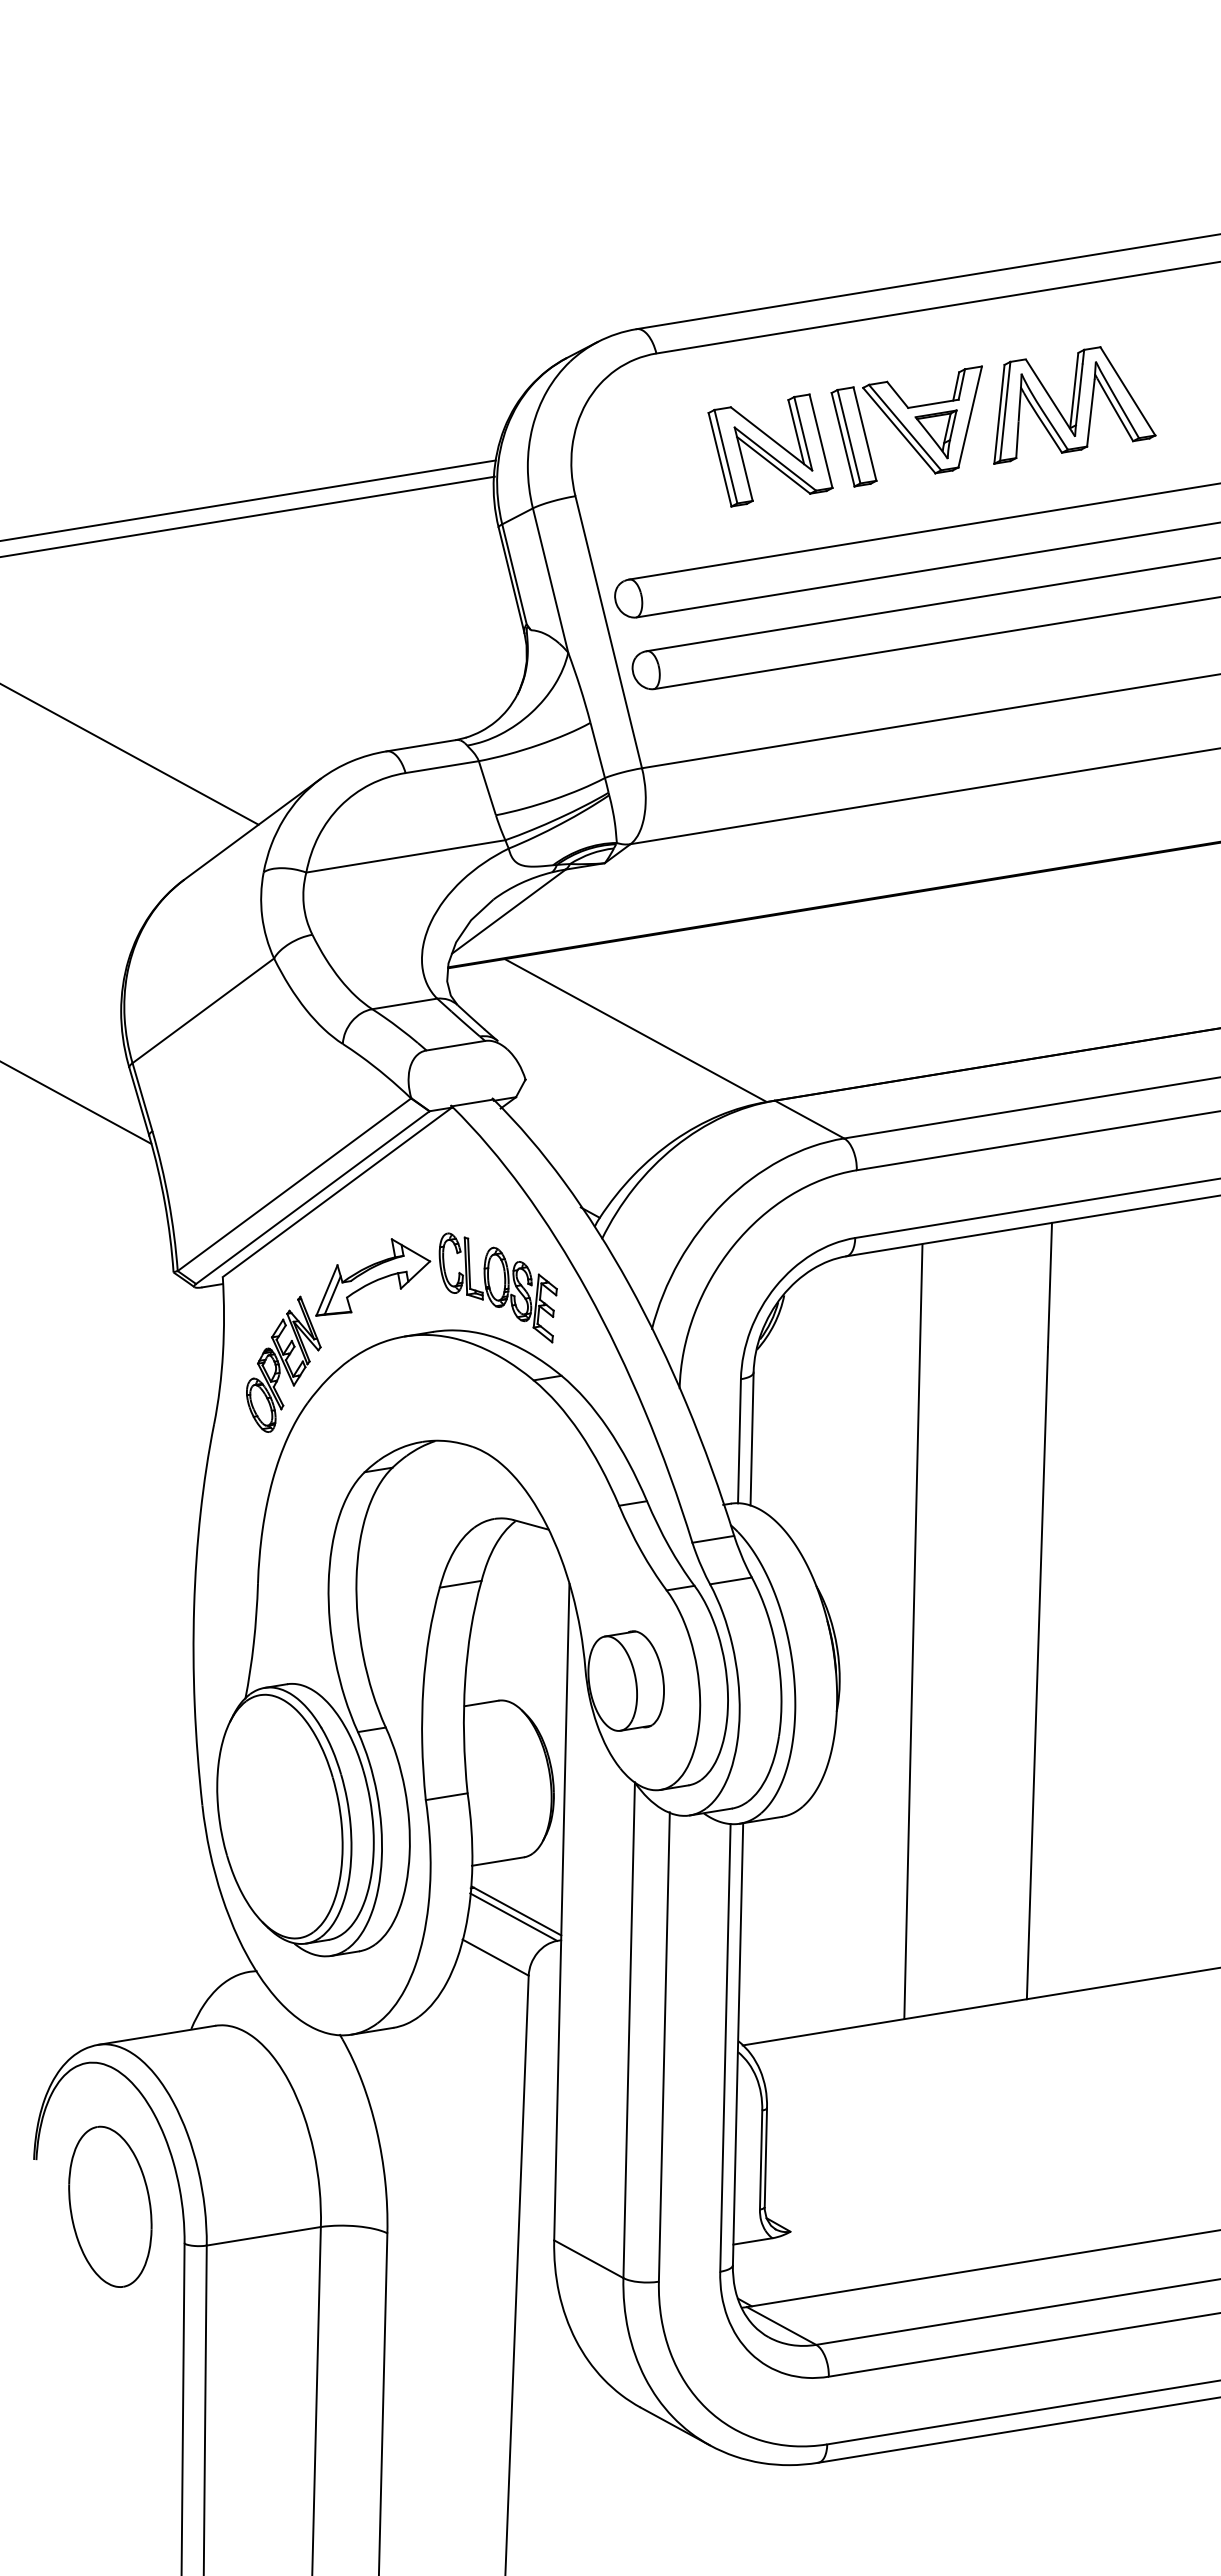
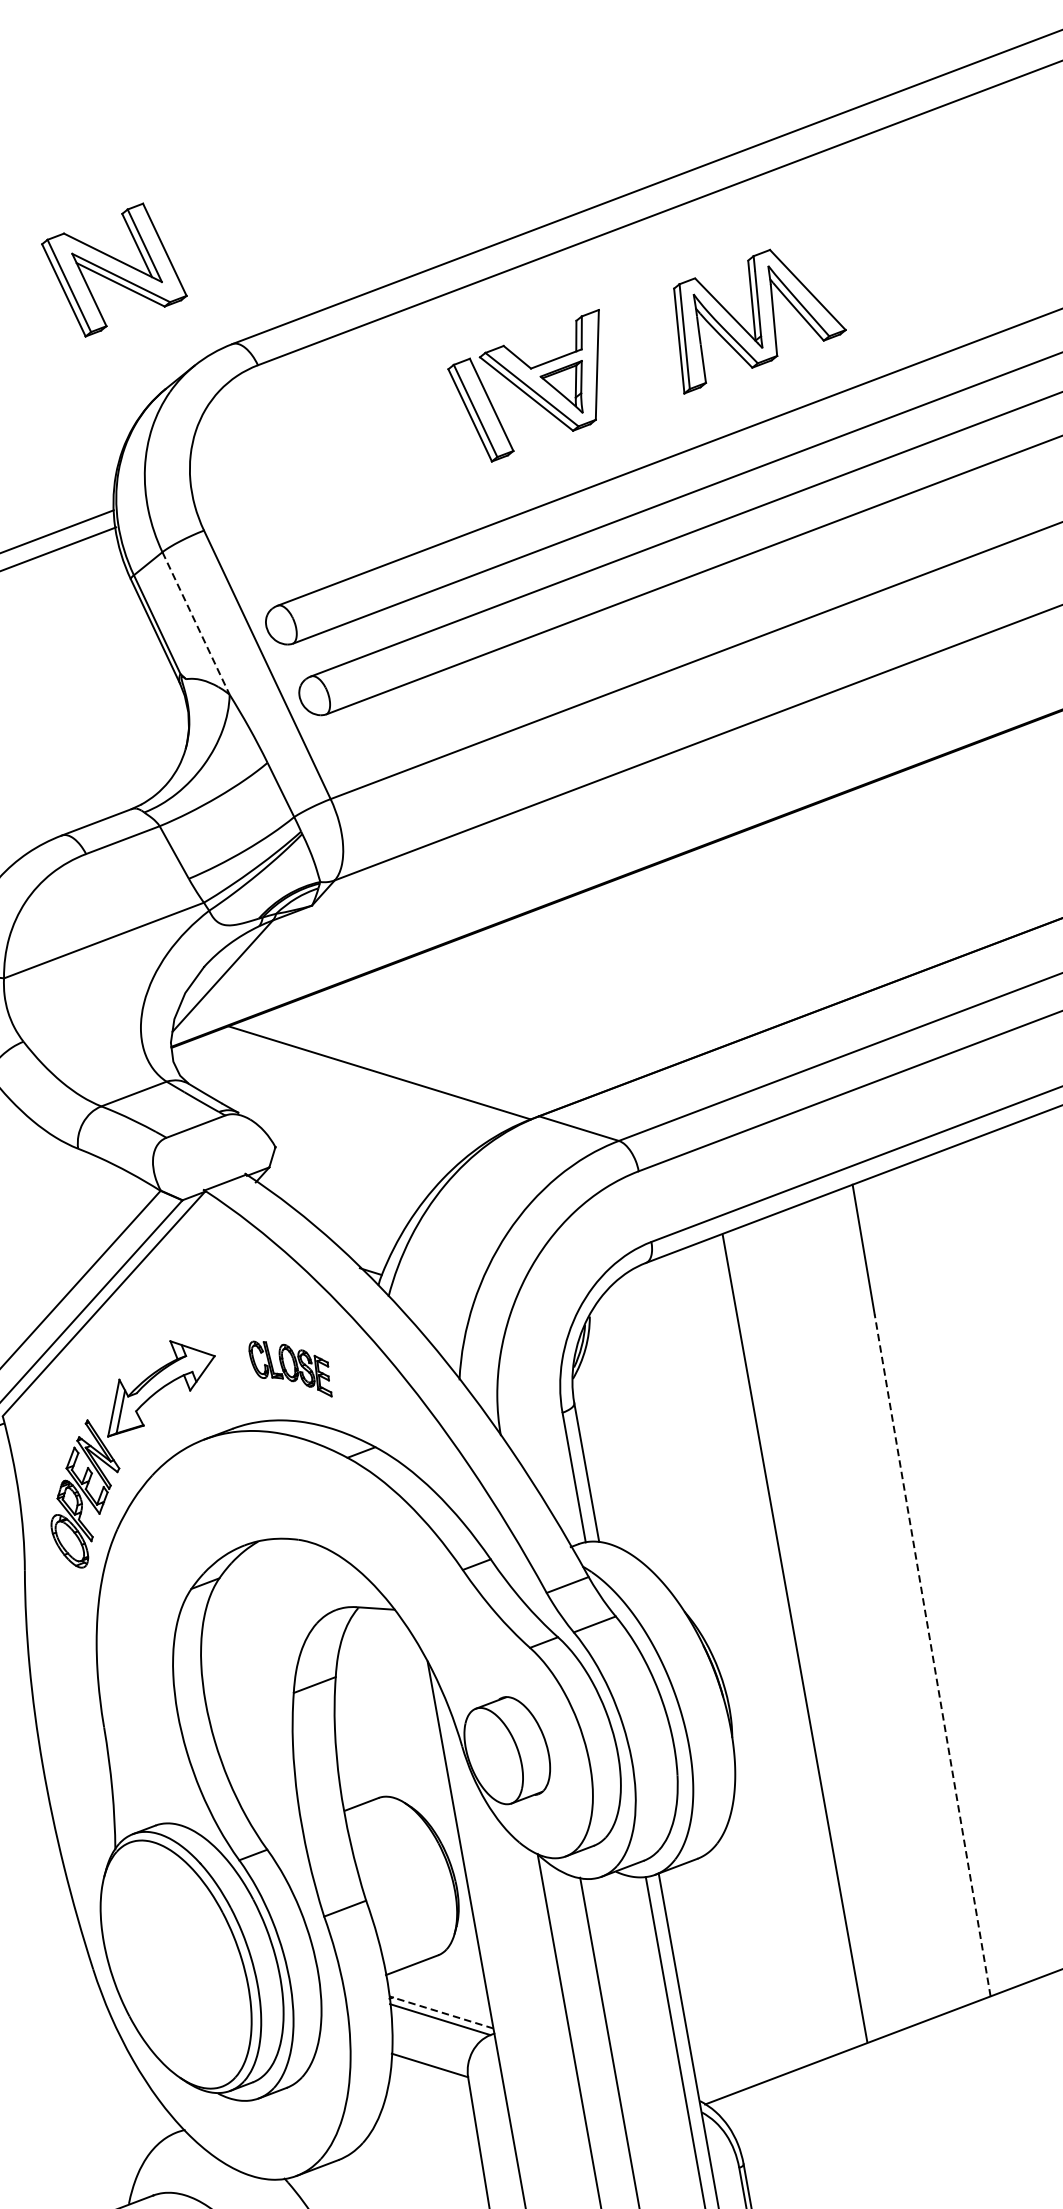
part: (1074, 405) -> (755, 315), moved
part: (770, 450) -> (114, 270), moved
line: (550, 581) -> (196, 624), solid -> dashed
part: (497, 1287) -> (290, 1368), size x0.6
line: (1037, 1672) -> (932, 1654), solid -> dashed
line: (517, 1911) -> (442, 2012), solid -> dashed

